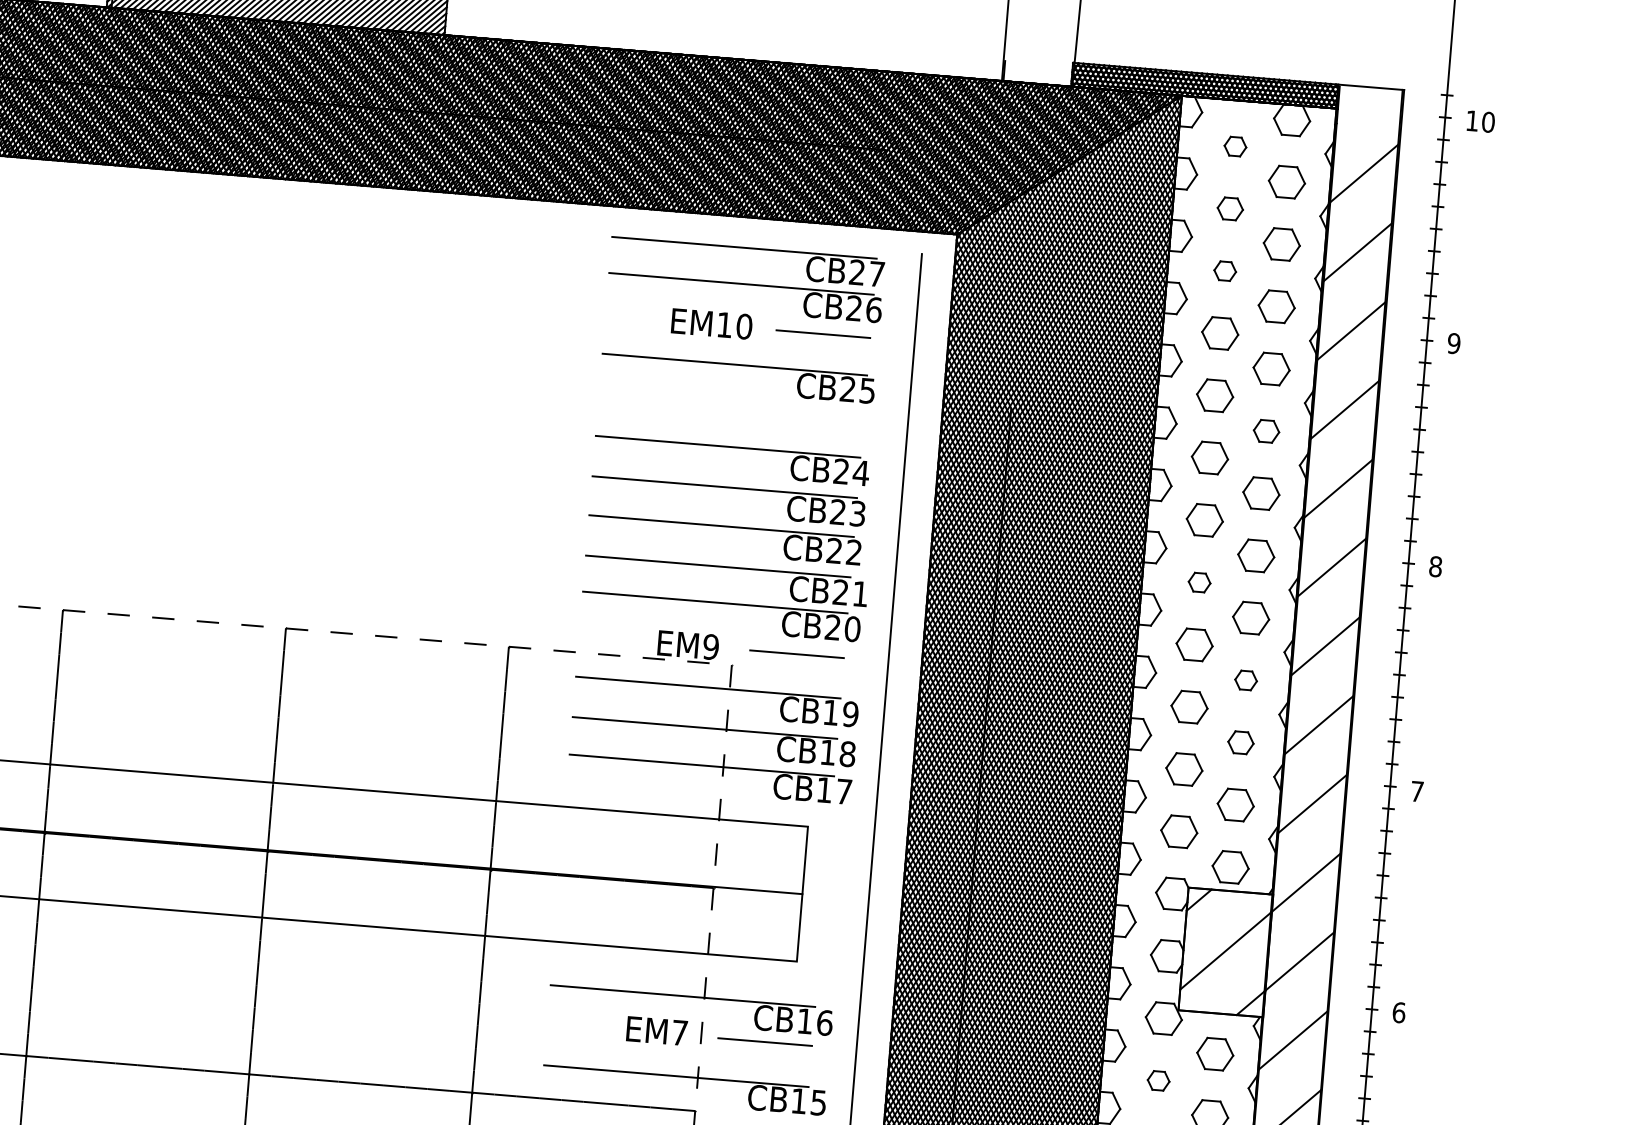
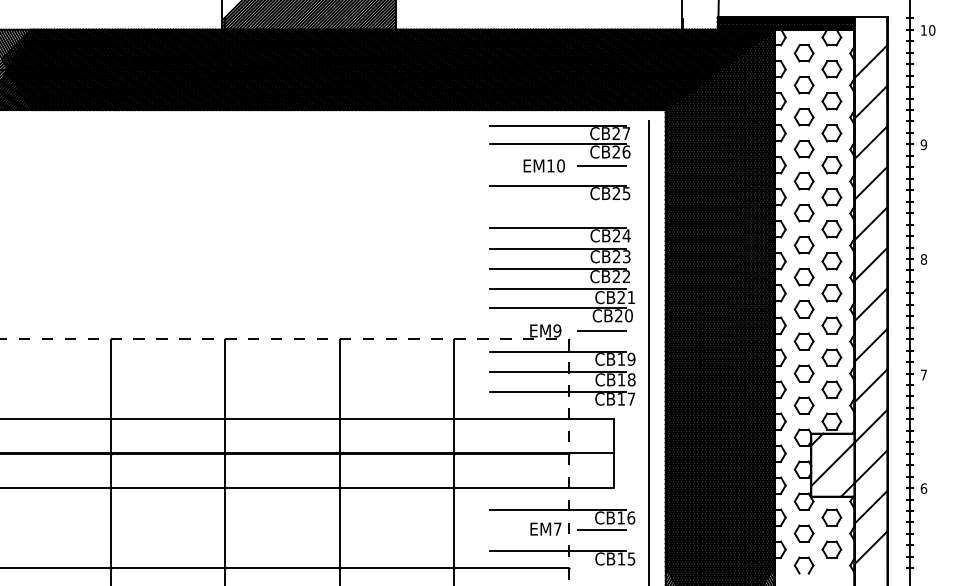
part: (1234, 146) -> (803, 53), size x1.67
part: (1229, 208) -> (803, 85), size x1.43
part: (1224, 271) -> (803, 117), size x1.67
part: (1265, 431) -> (831, 197), size x1.43
part: (1198, 582) -> (803, 277), size x1.67
part: (1245, 680) -> (831, 325), size x1.67
part: (1240, 742) -> (831, 357), size x1.43
part: (1157, 1080) -> (803, 533), size x1.67

